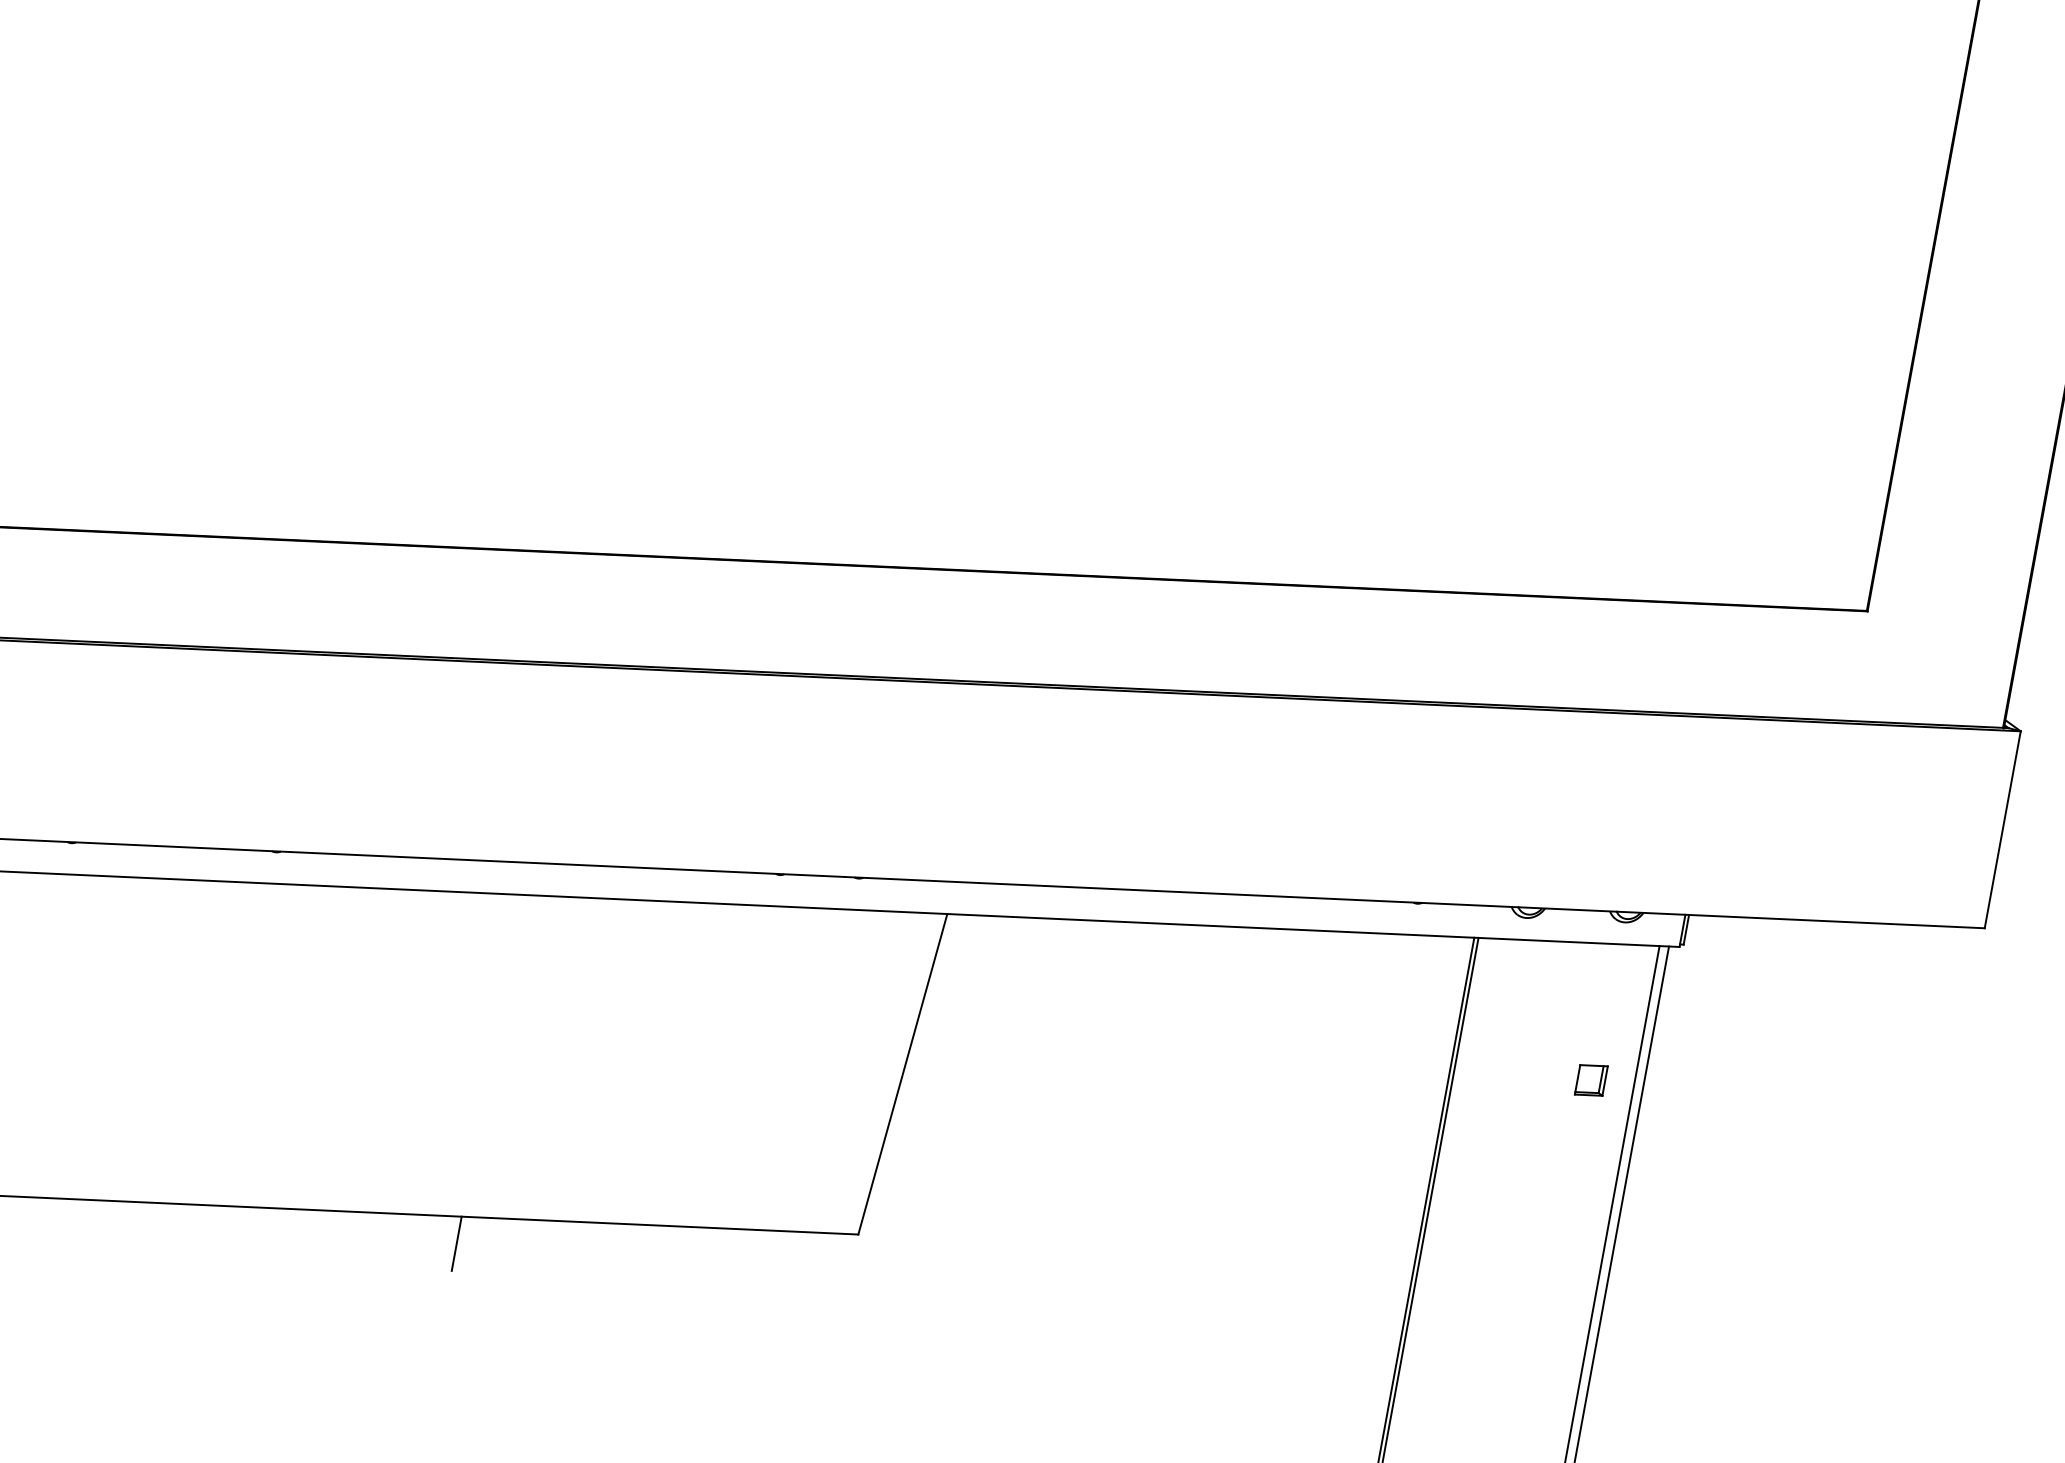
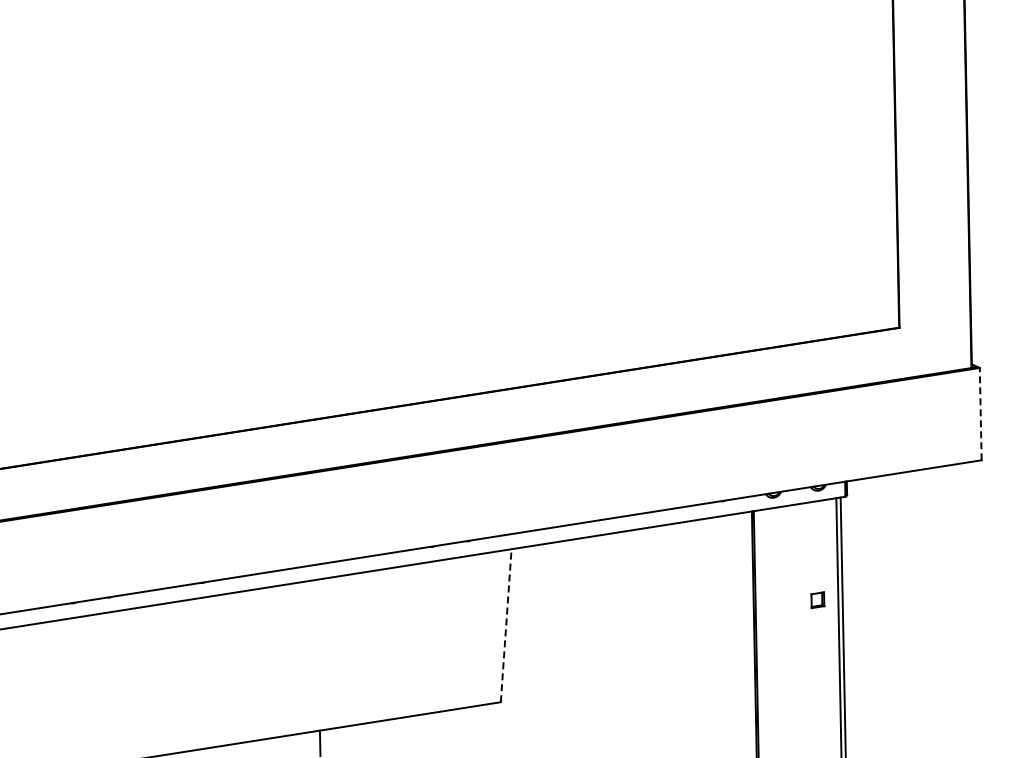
line: (2002, 828) -> (980, 413), solid -> dashed
line: (903, 1073) -> (506, 625), solid -> dashed
part: (1590, 1080) -> (817, 600), moved

